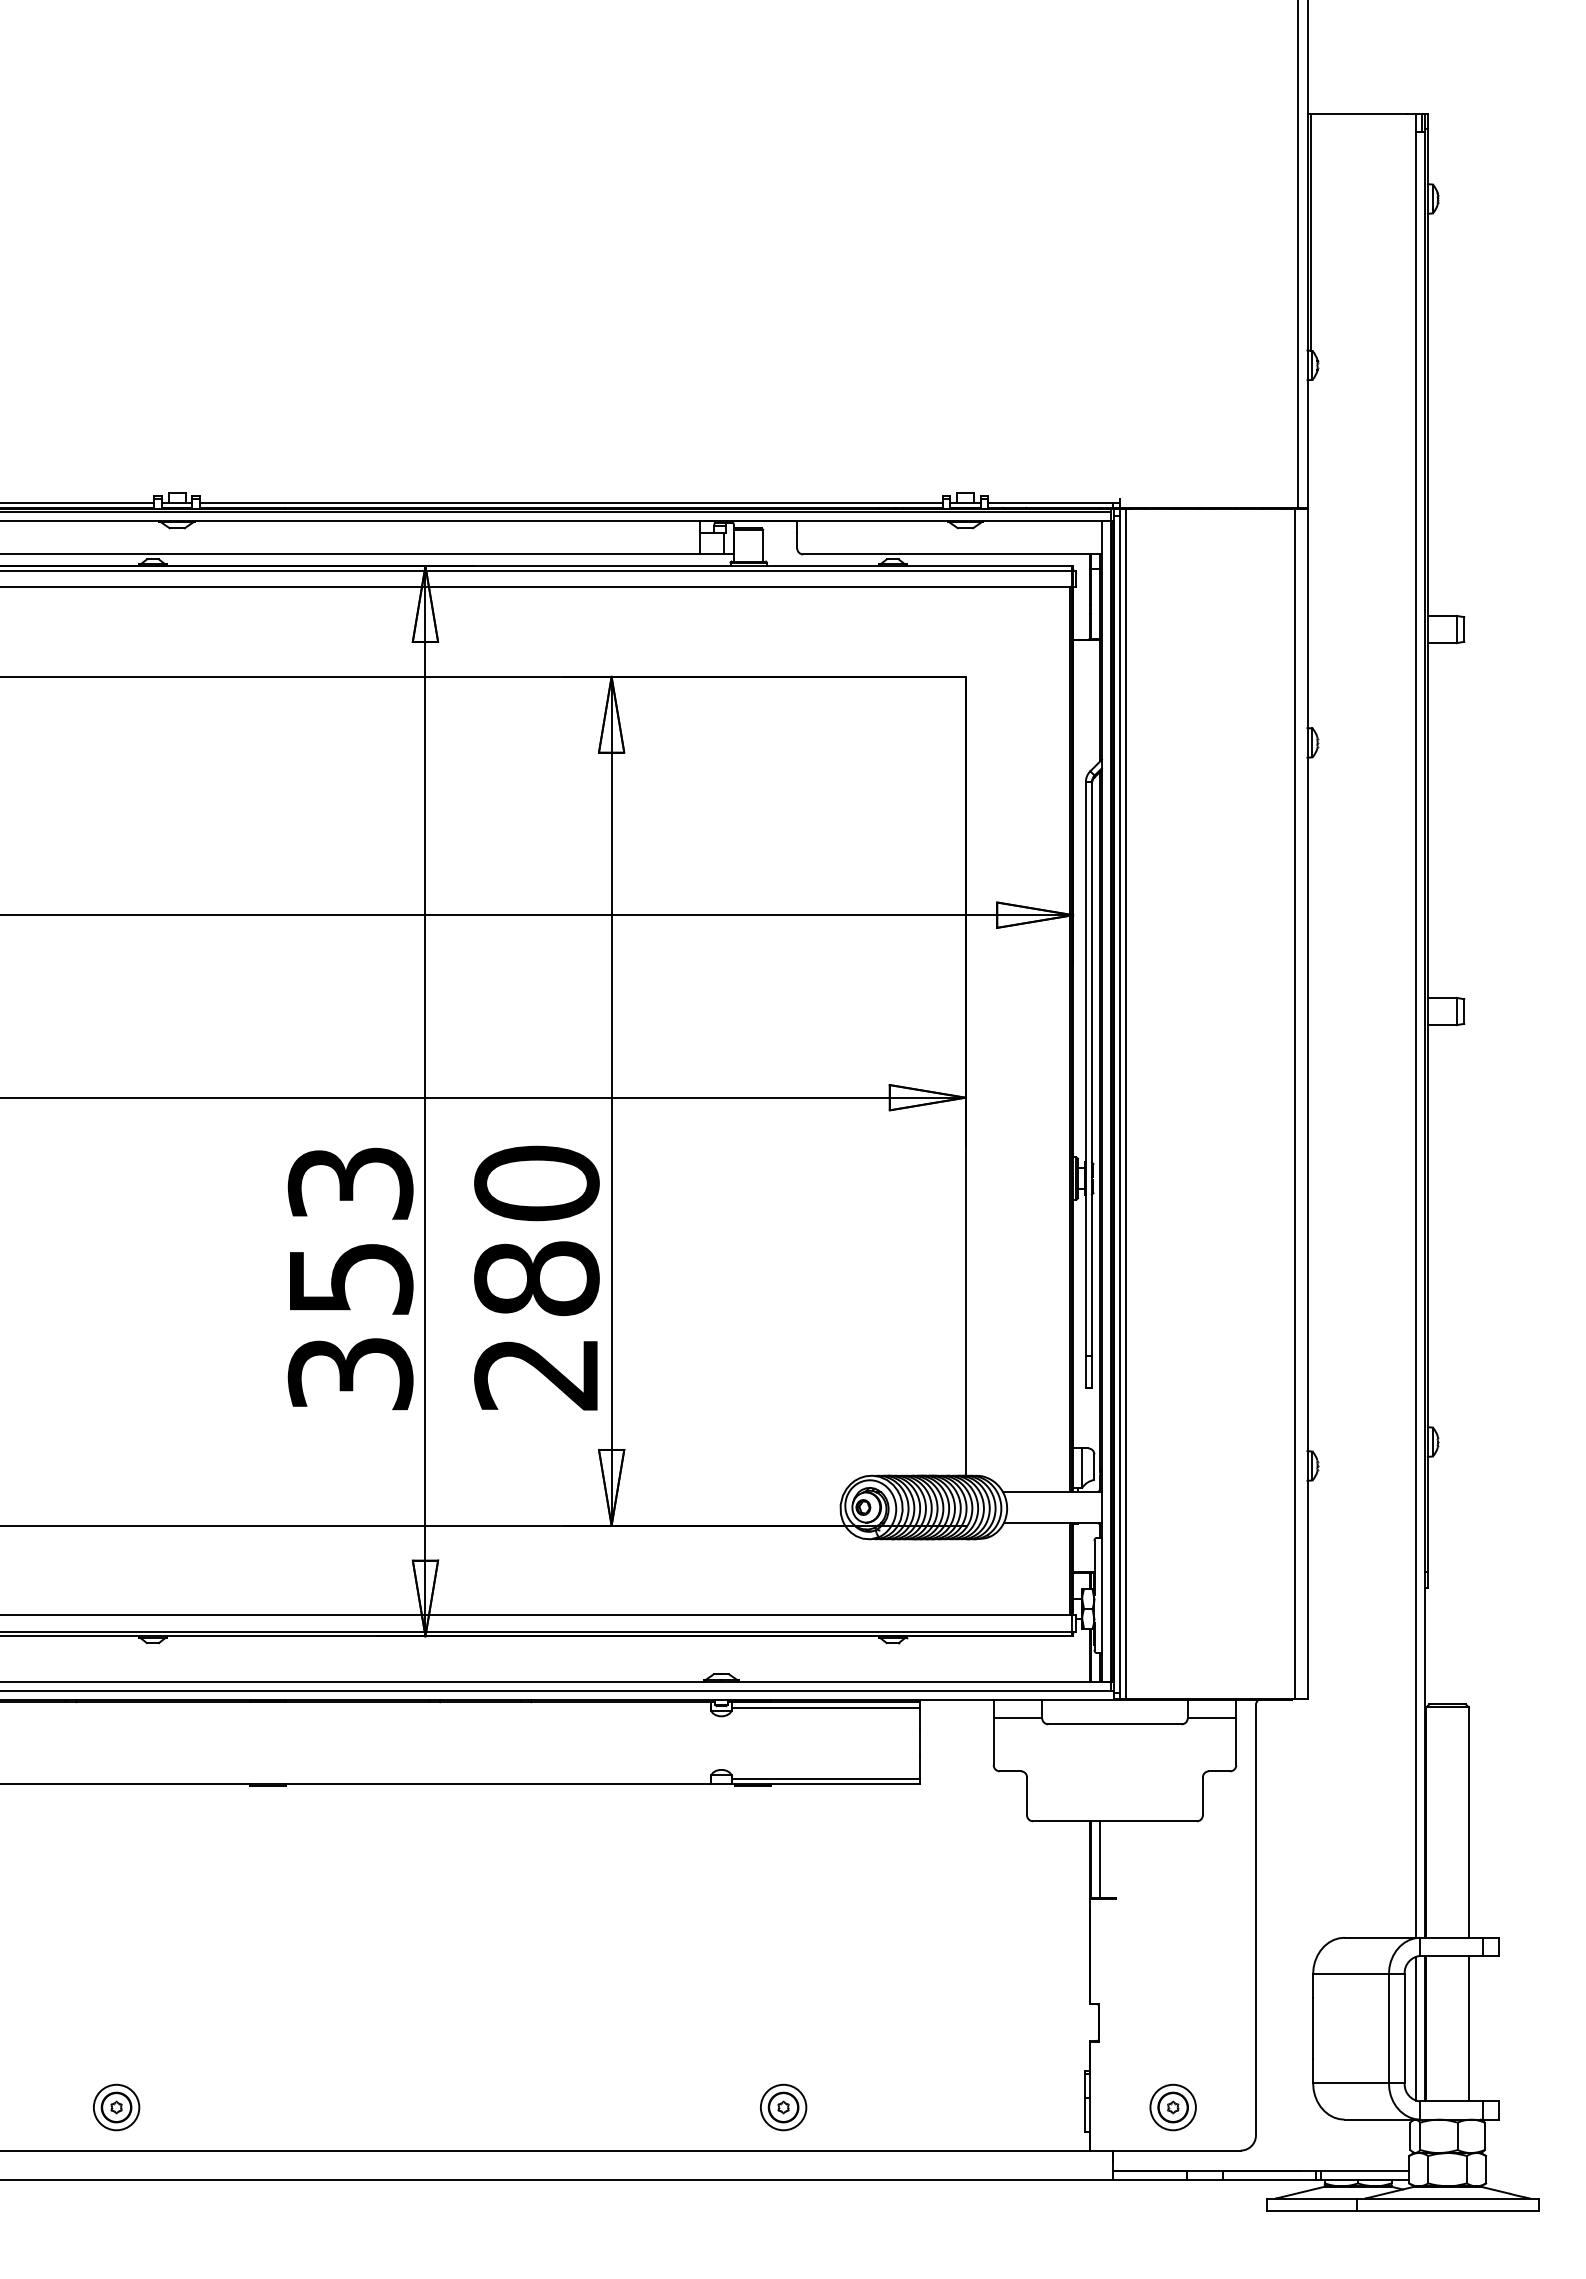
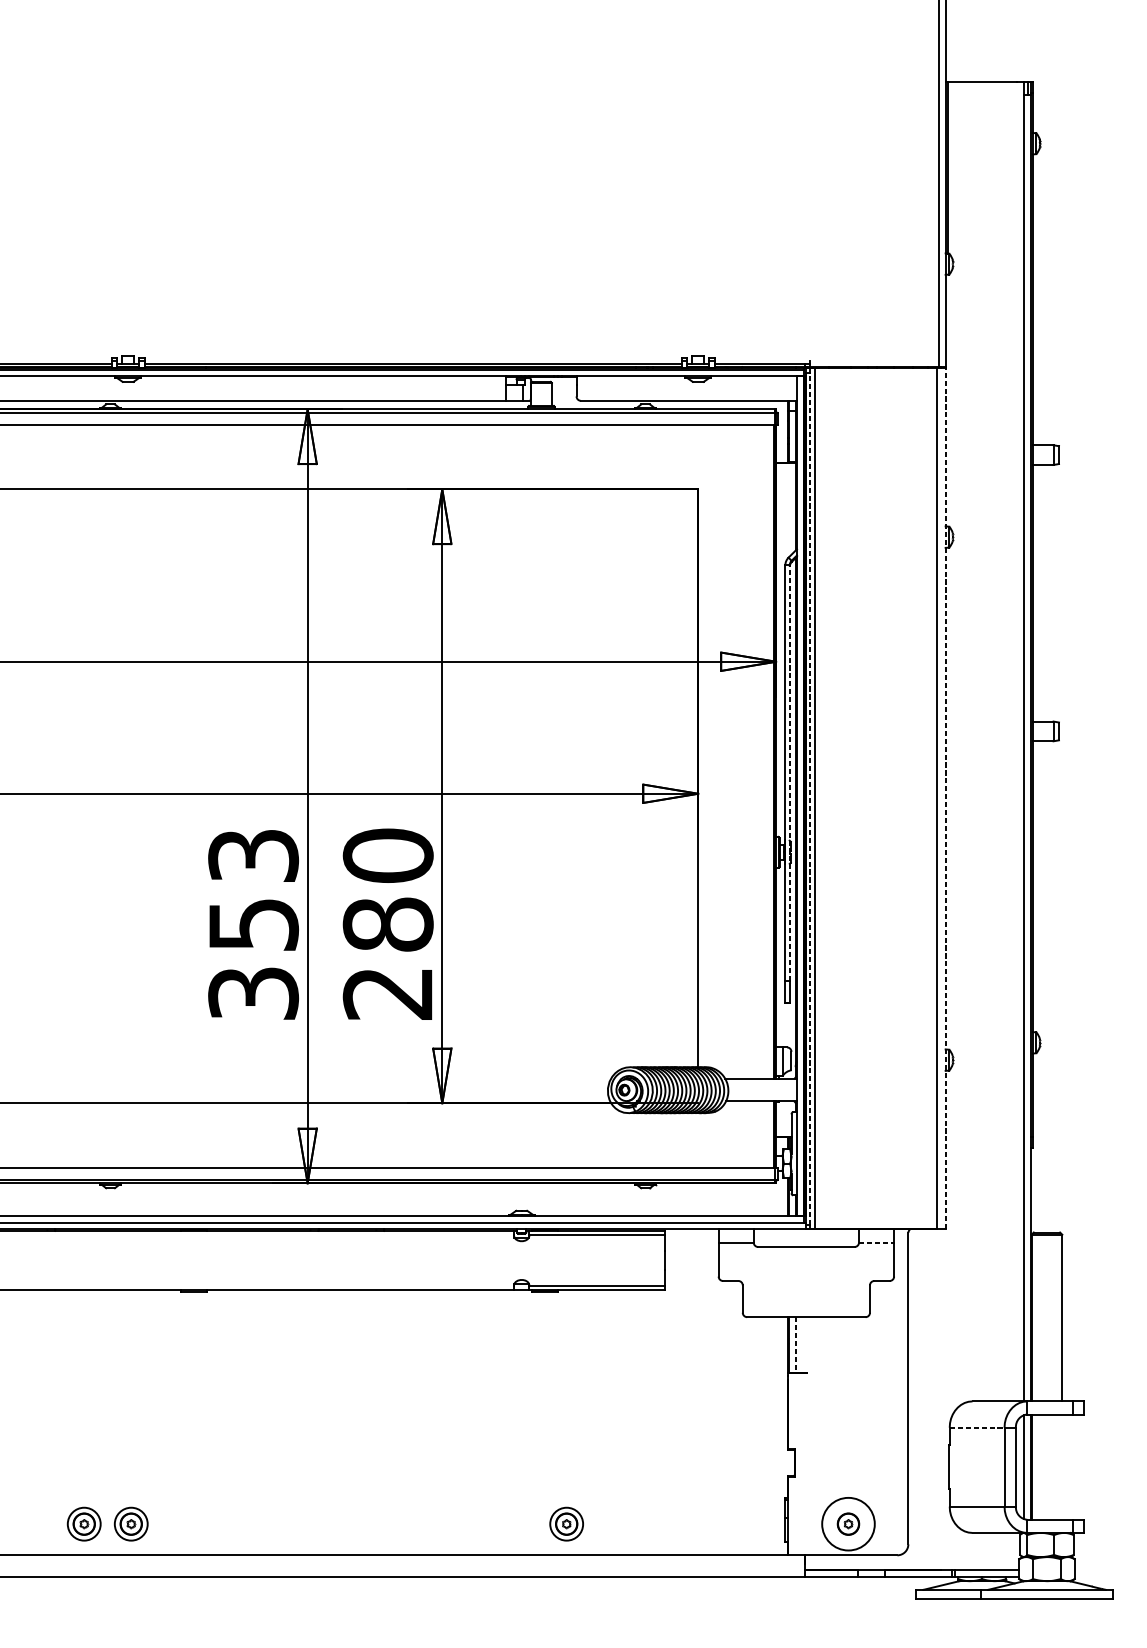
line: (1091, 1068) -> (789, 772), solid -> dashed
line: (1307, 1103) -> (945, 797), solid -> dashed
line: (1120, 1104) -> (810, 798), solid -> dashed
line: (1212, 1718) -> (876, 1242), solid -> dashed
line: (1100, 1860) -> (795, 1345), solid -> dashed
line: (1351, 1974) -> (977, 1427), solid -> dashed
line: (1468, 2028) -> (1062, 1467), removed
part: (181, 2107) -> (131, 1524), added
circle: (1172, 2107) -> (847, 1524), size x1.6

